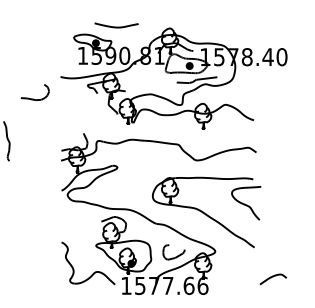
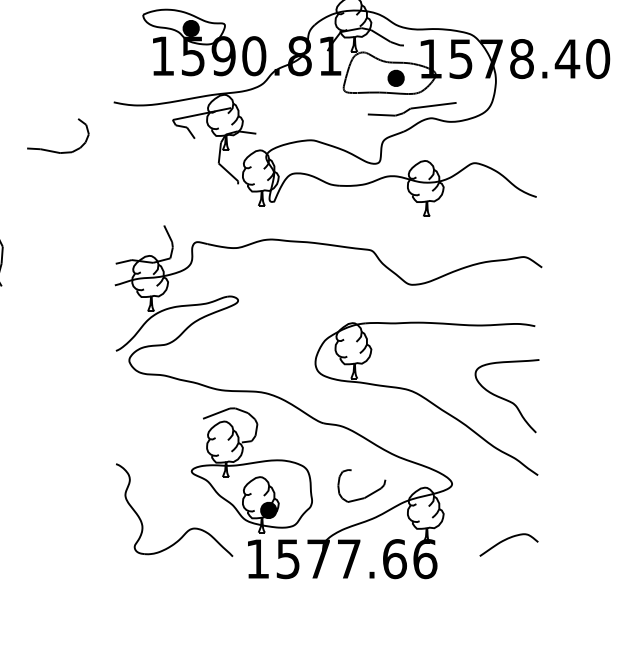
curve: (245, 203) -> (505, 396), moved
curve: (271, 278) -> (505, 542), moved

